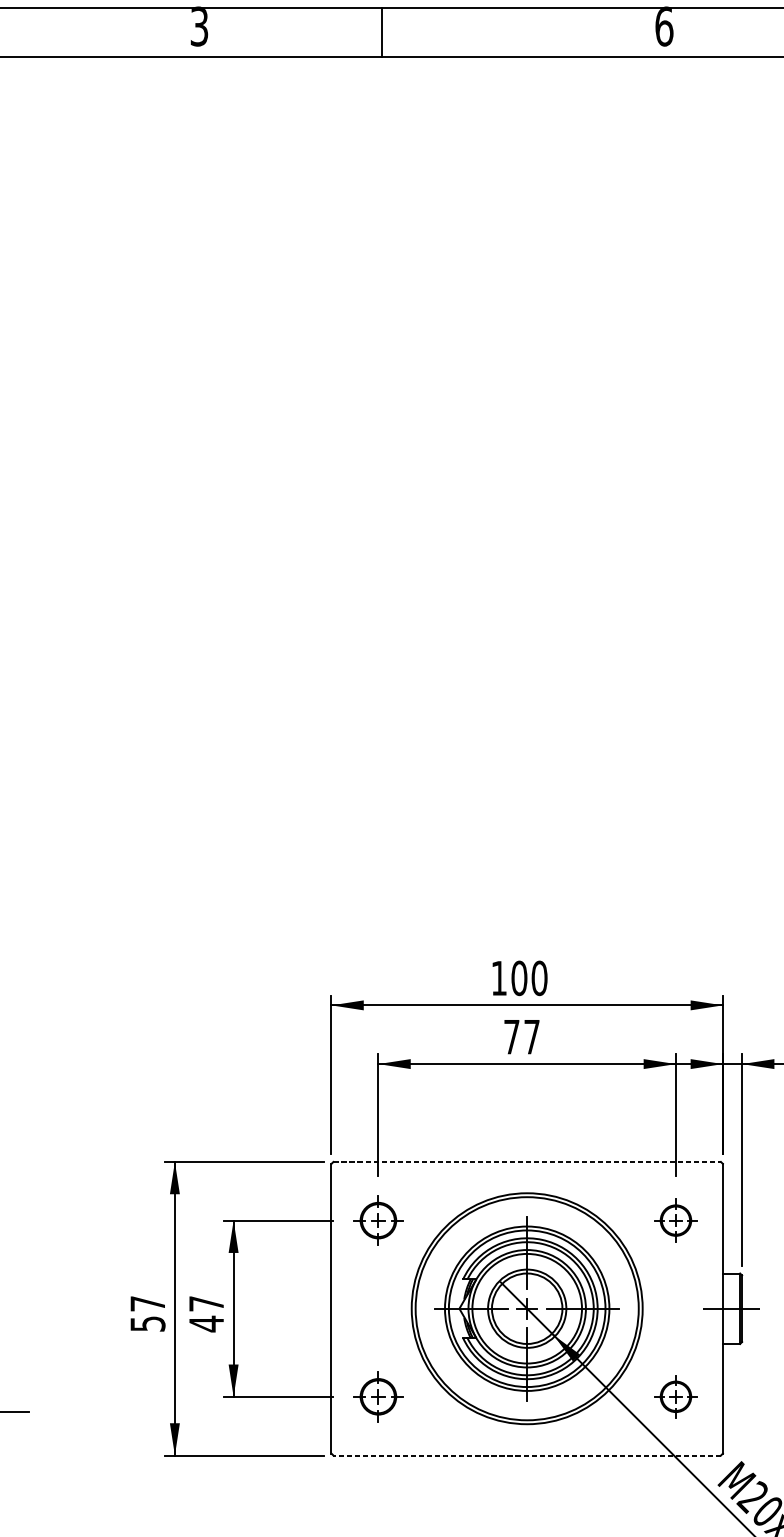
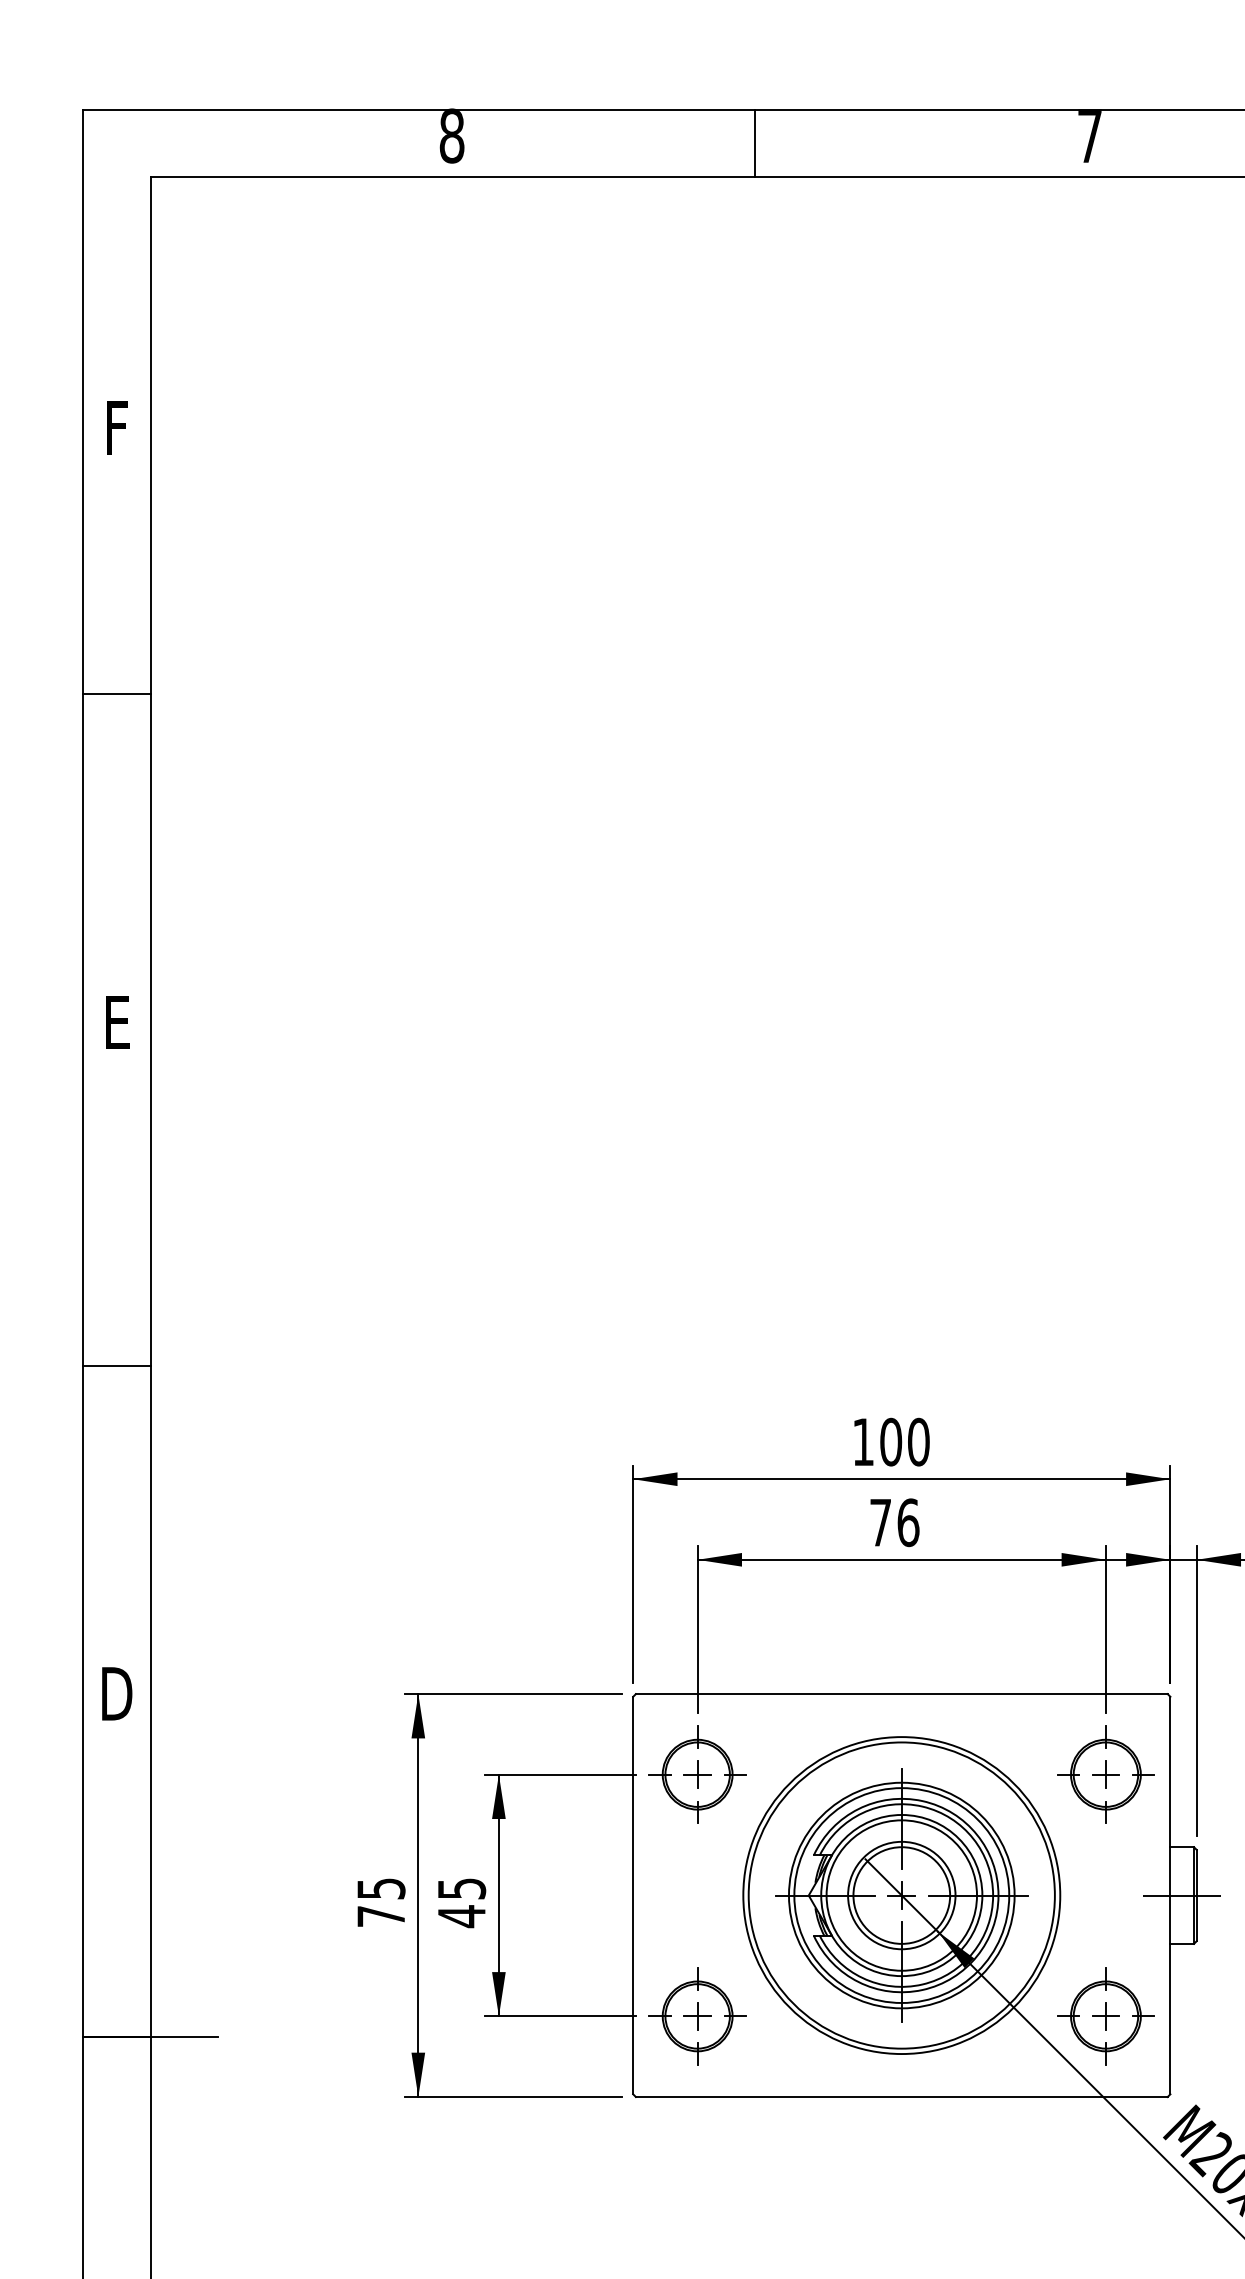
text: (199, 26) -> (451, 135), 3 -> 8
text: (663, 26) -> (1089, 135), 6 -> 7
line: (381, 32) -> (754, 143), moved
text: (532, 1036) -> (908, 1522), 77 -> 76
line: (526, 1162) -> (901, 1694), dashed -> solid
part: (378, 1220) -> (697, 1774), size x1.43
part: (675, 1220) -> (1105, 1774), size x1.67
text: (207, 1303) -> (462, 1888), 47 -> 45
text: (148, 1313) -> (381, 1902), 57 -> 75
part: (378, 1396) -> (697, 2016), size x1.43
part: (675, 1396) -> (1105, 2016), size x1.67
line: (526, 1455) -> (901, 2097), dashed -> solid

